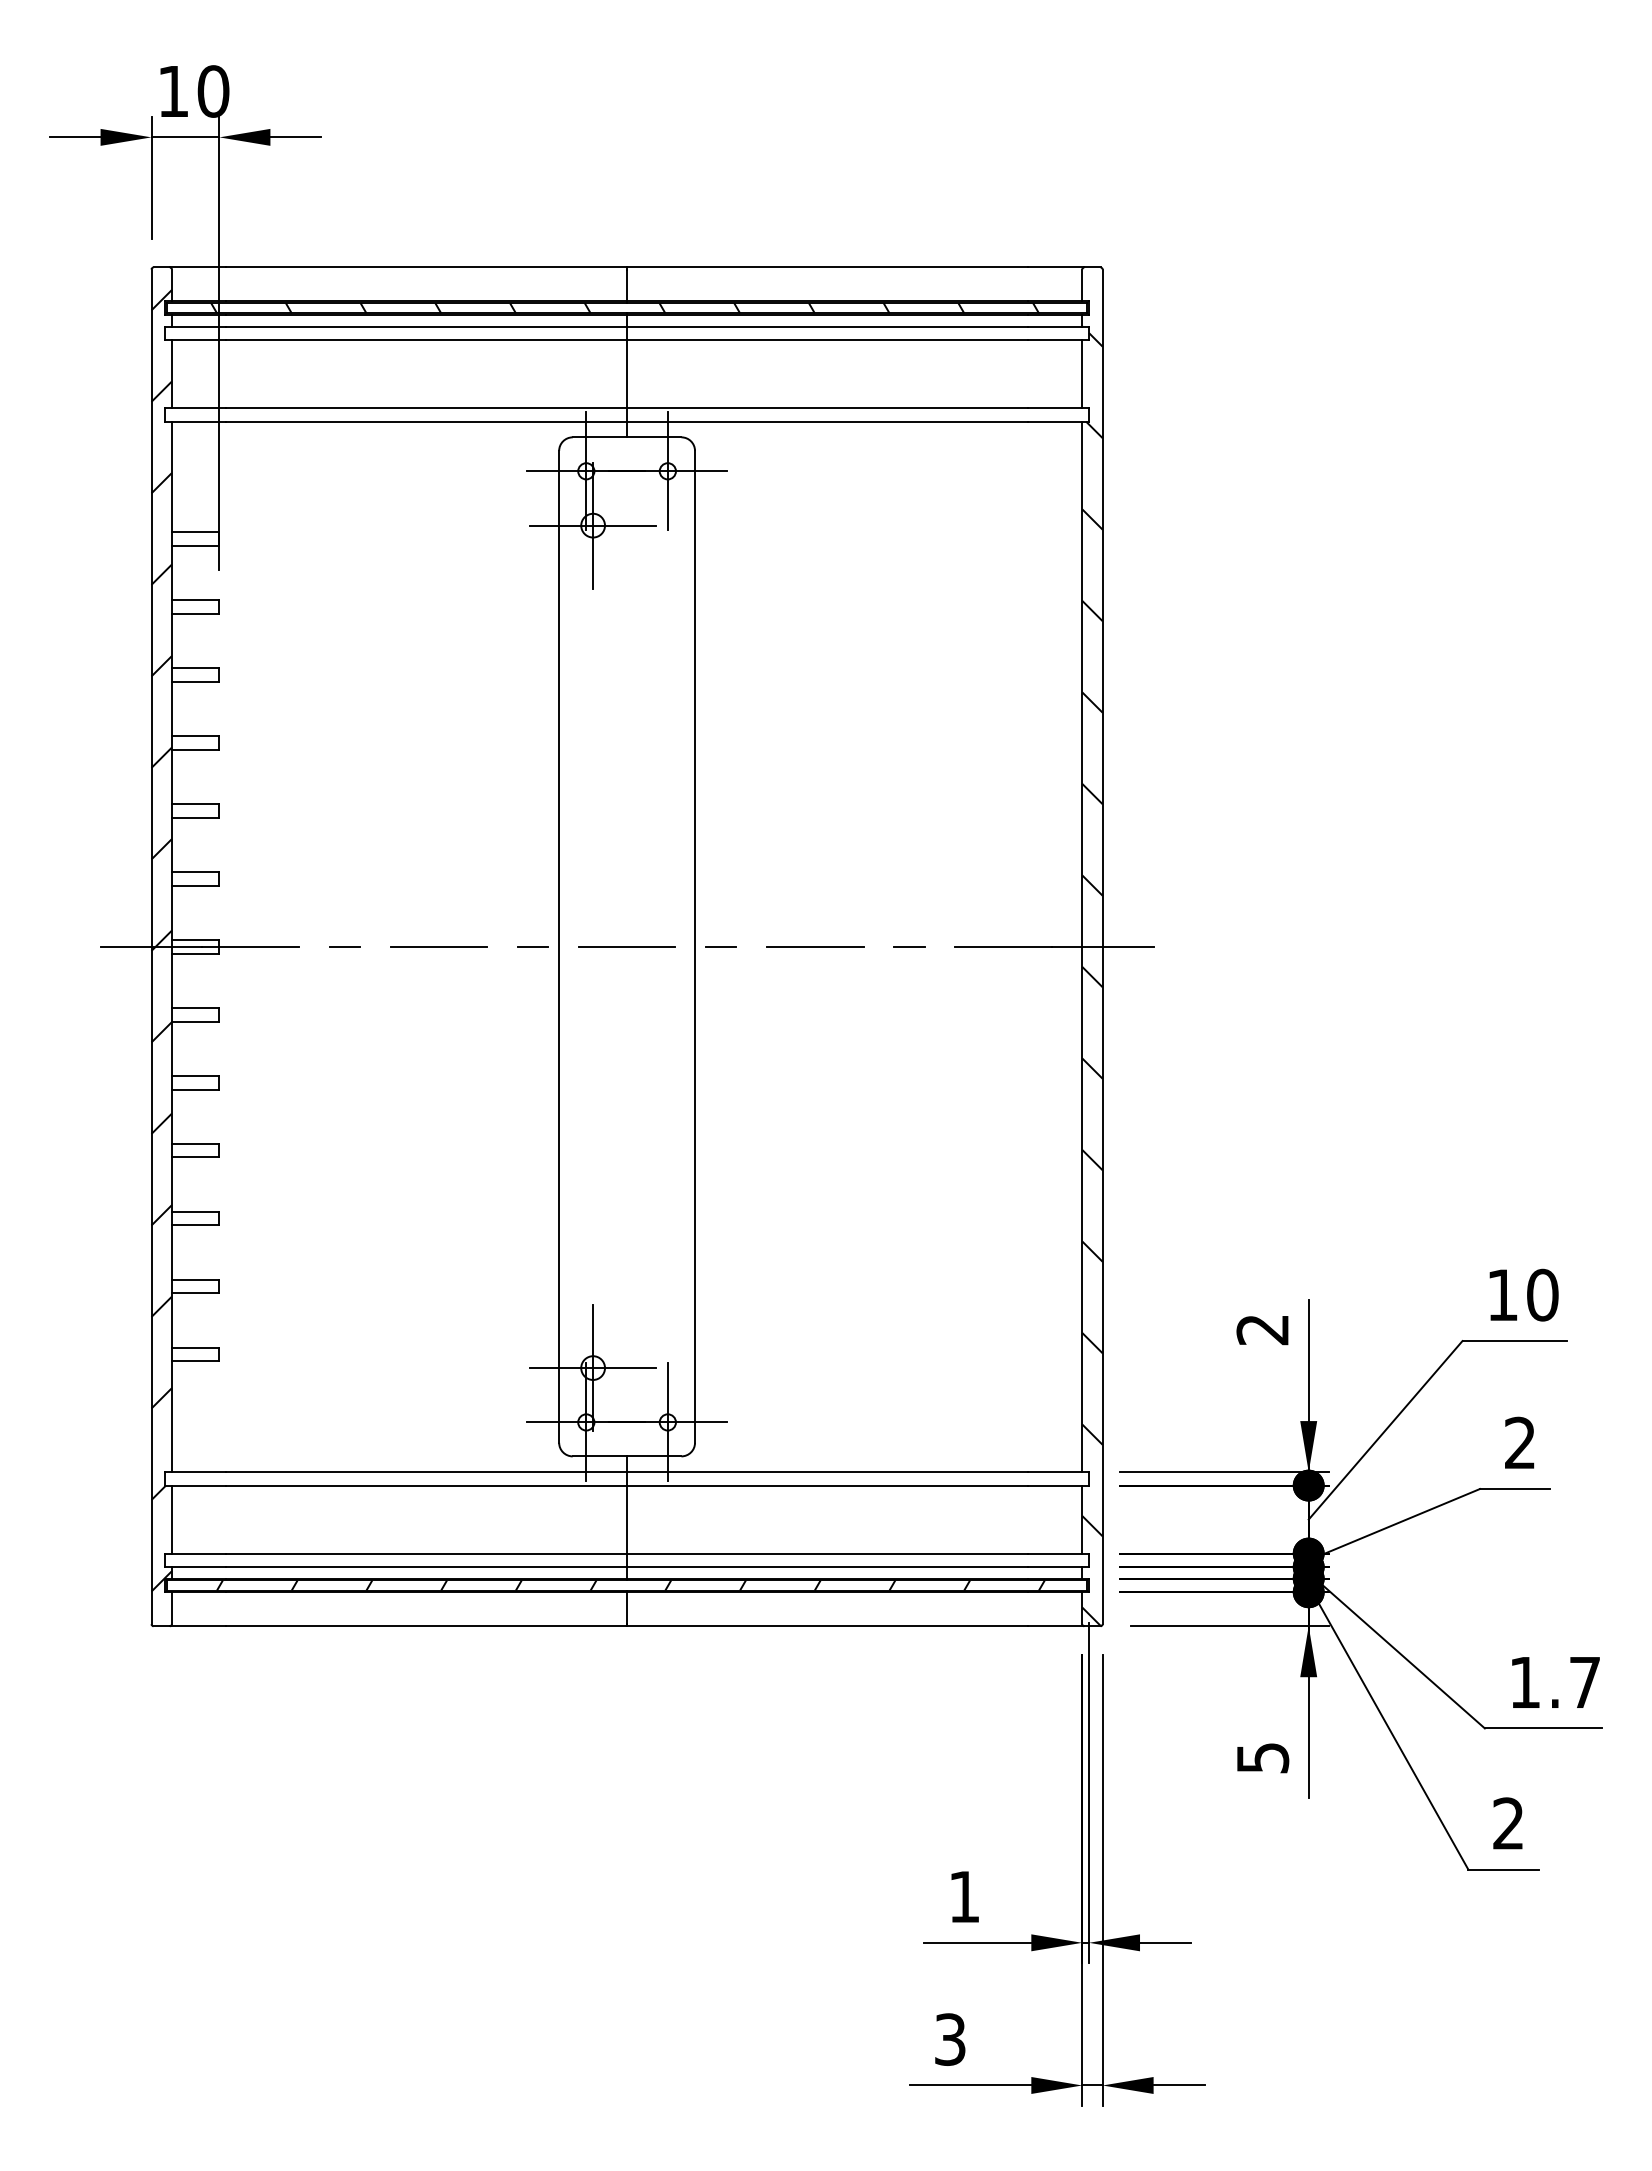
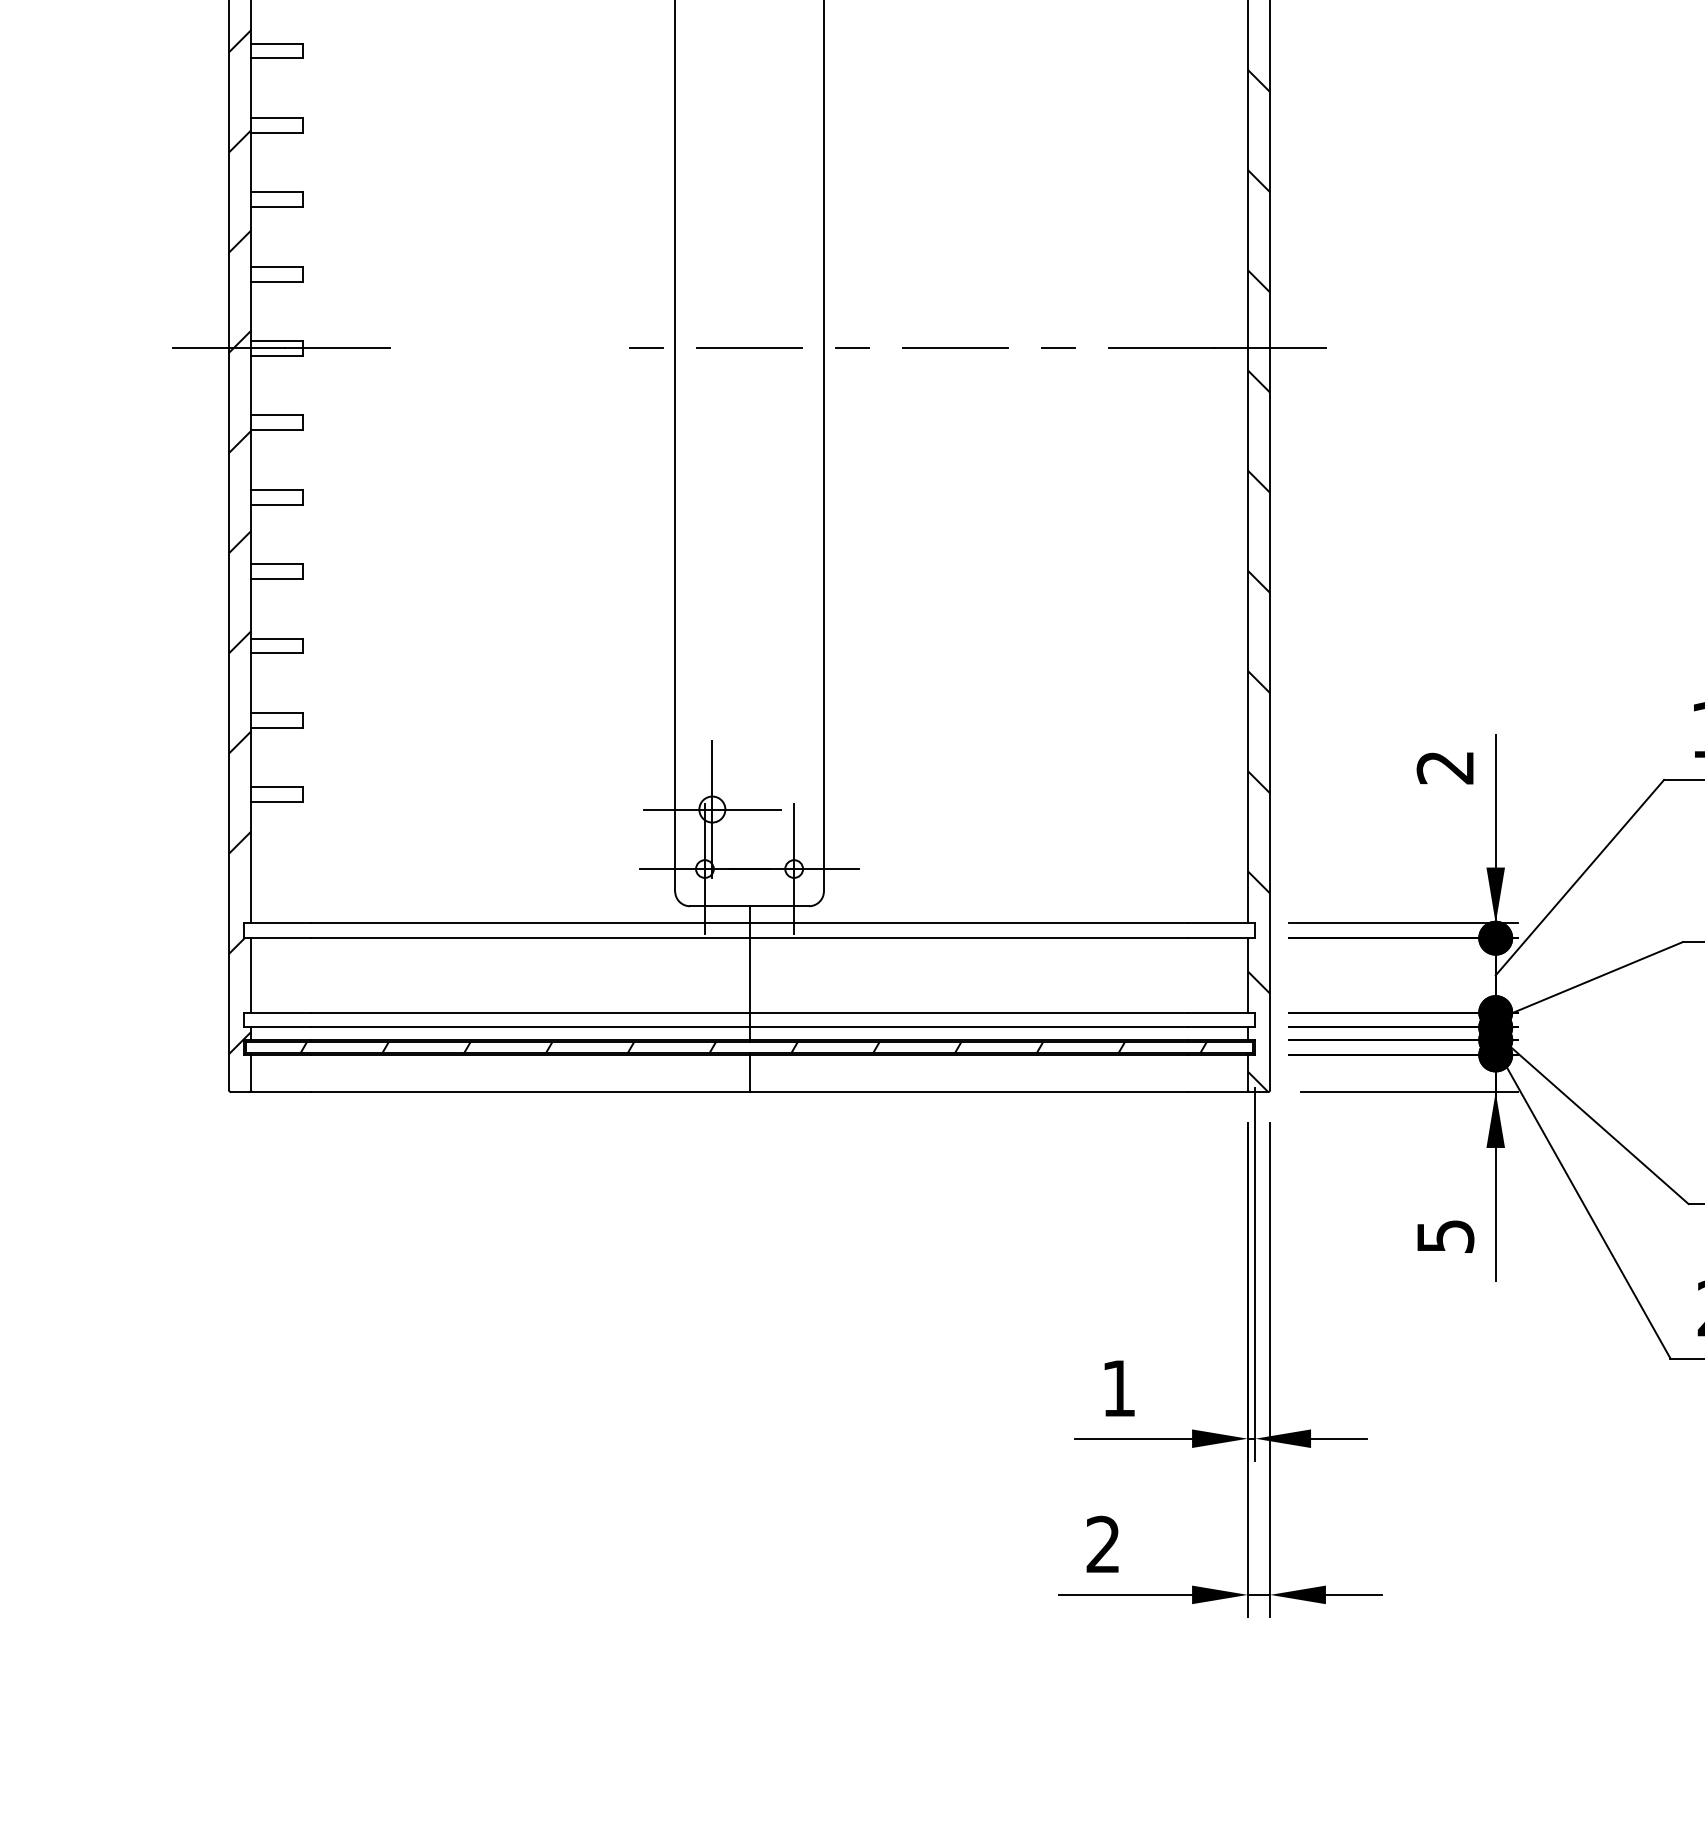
line: (344, 946) -> (440, 348), removed
line: (438, 946) -> (543, 348), removed
text: (950, 2039) -> (1103, 1544), 3 -> 2

